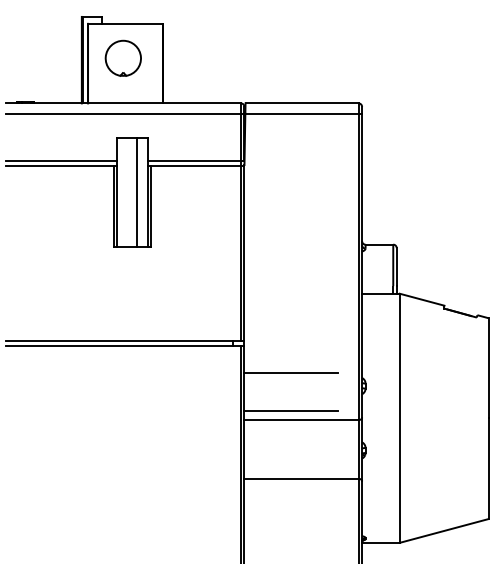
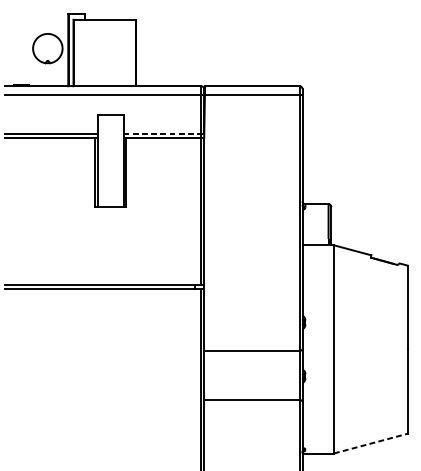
part: (122, 57) -> (47, 47), moved
line: (194, 160) -> (162, 133), solid -> dashed
line: (137, 192) -> (114, 160), removed
line: (290, 372) -> (242, 311), removed
line: (290, 411) -> (242, 343), removed
line: (444, 530) -> (371, 443), solid -> dashed

